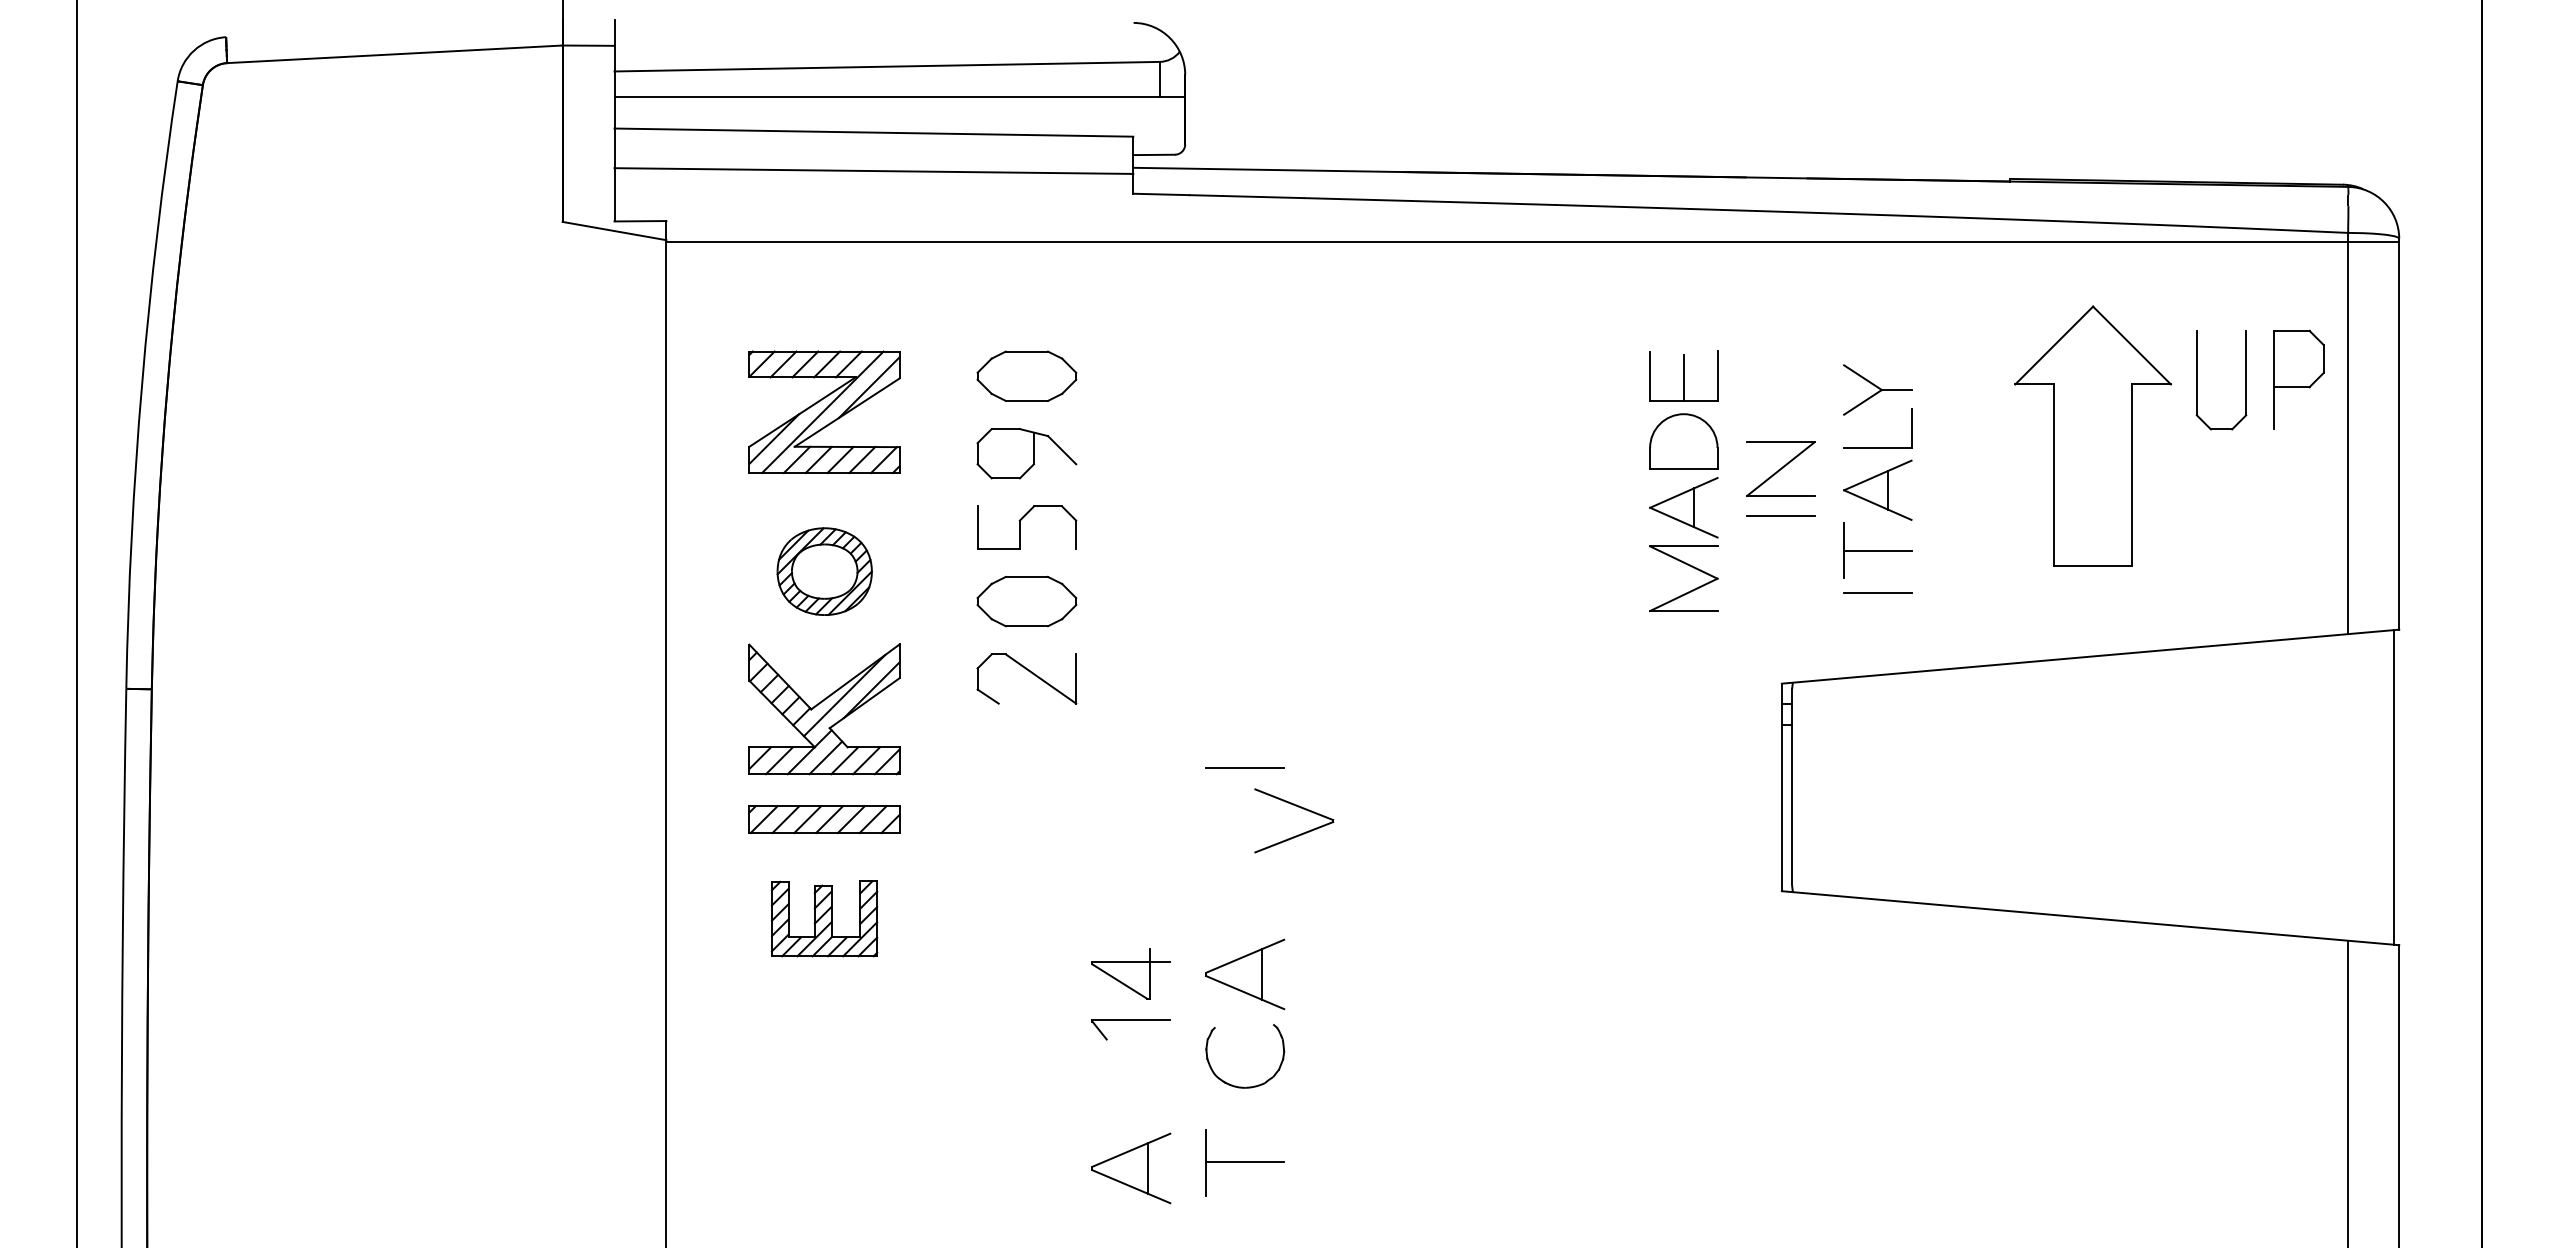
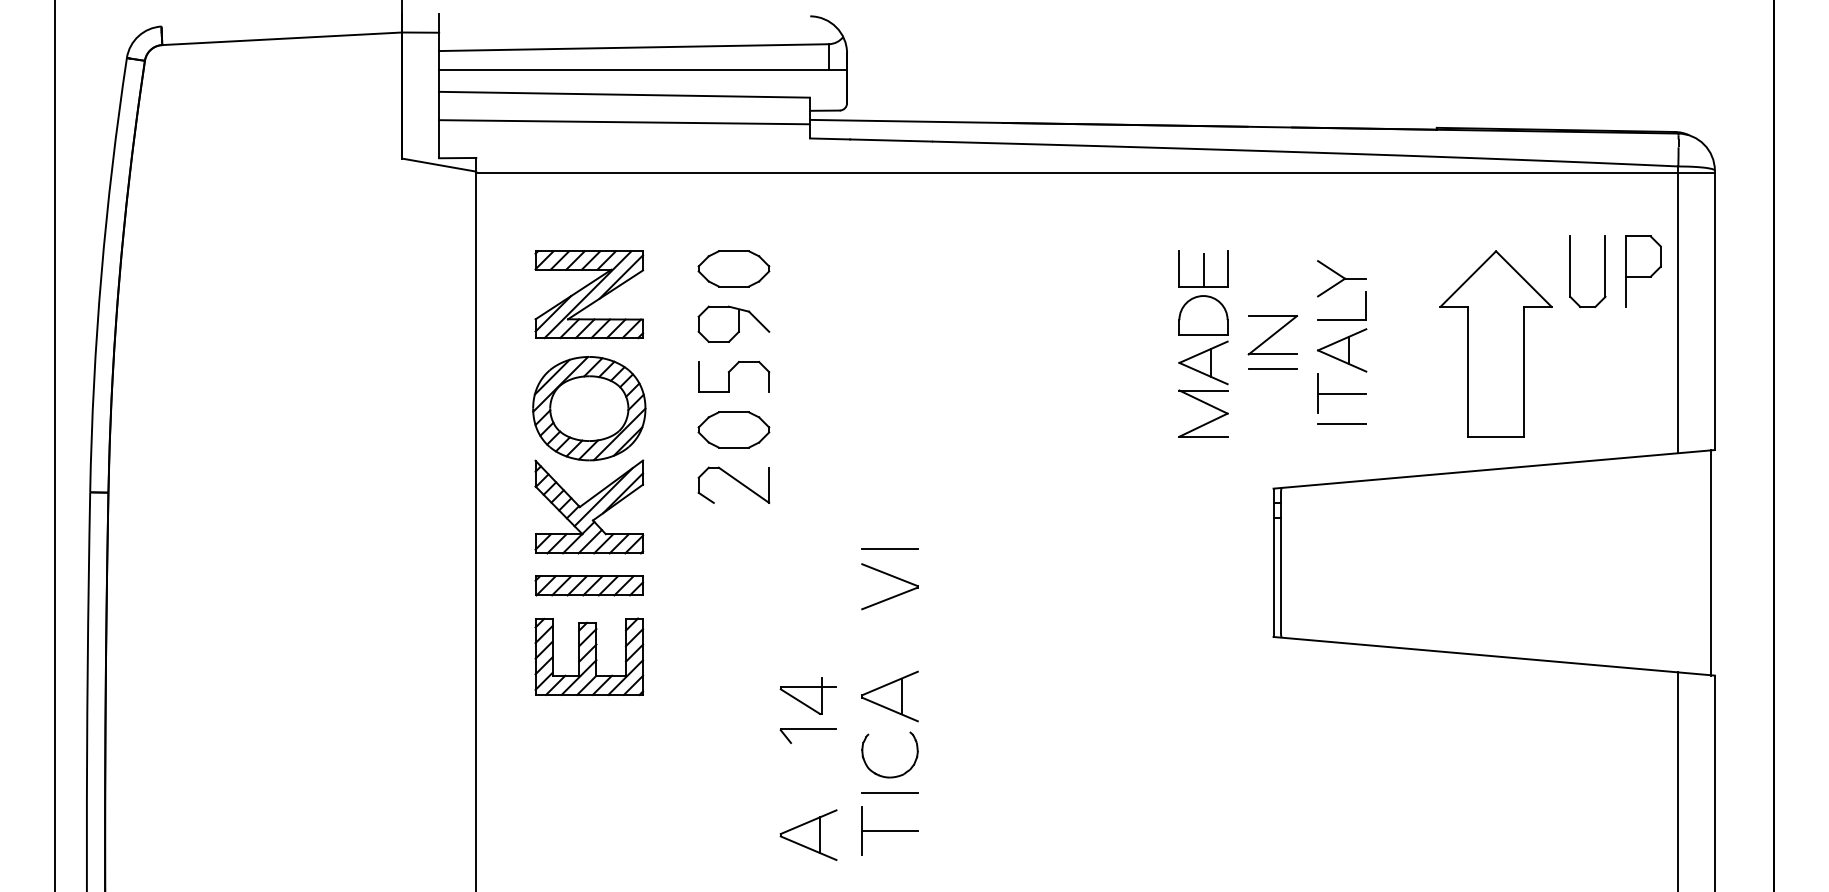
part: (2092, 435) -> (1495, 343), moved
part: (824, 571) -> (589, 408), size x1.67
part: (1300, 808) -> (894, 577), moved
part: (824, 918) -> (589, 656), size x1.43
line: (1245, 1109) -> (890, 793), added

